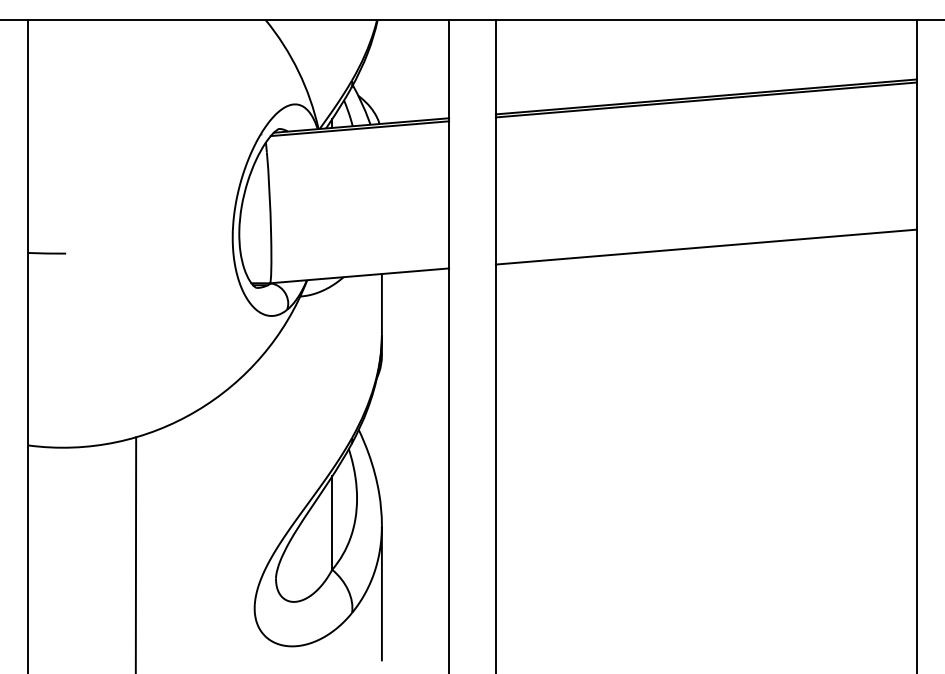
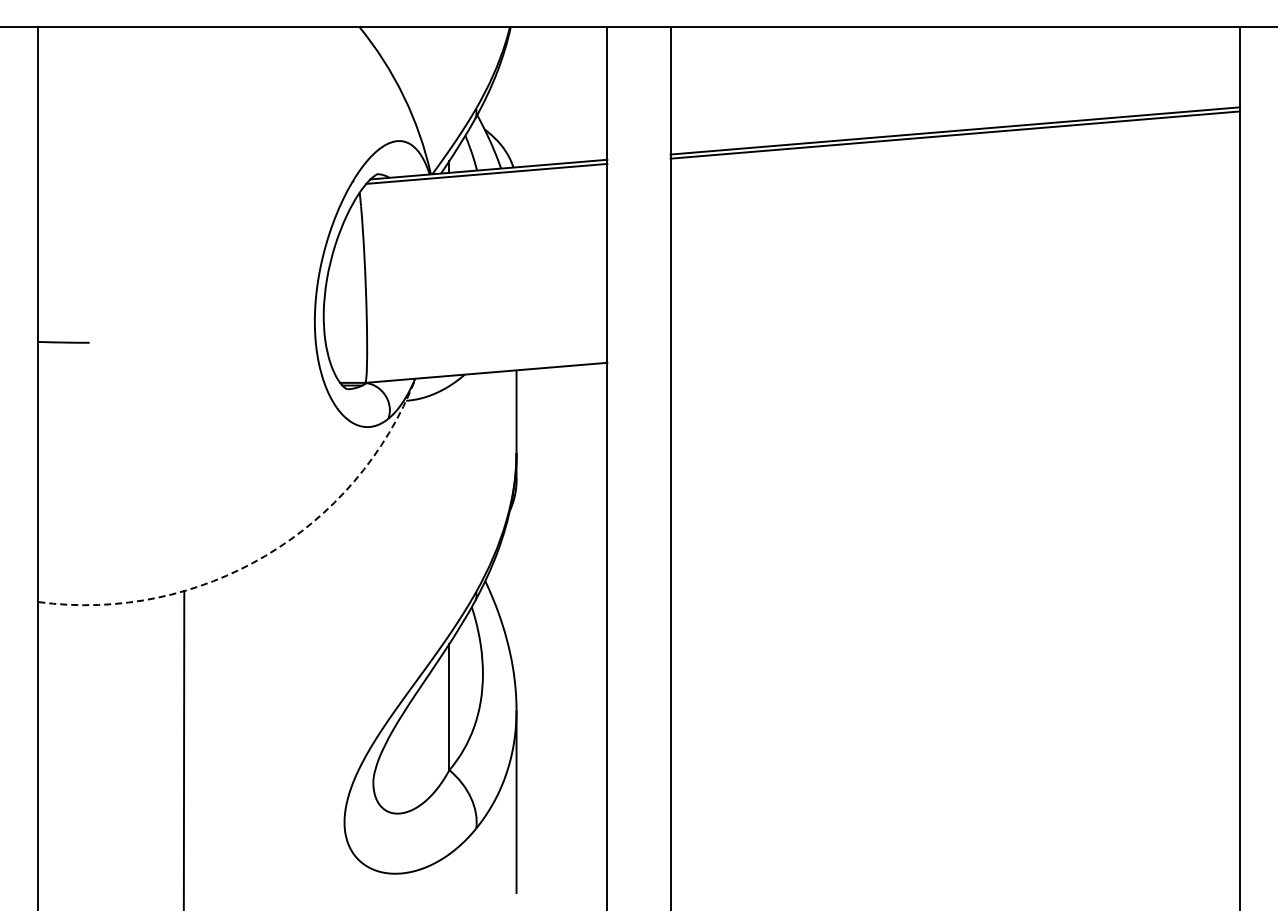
line: (705, 246) -> (954, 333), removed
arc: (196, 410) -> (265, 555), solid -> dashed

